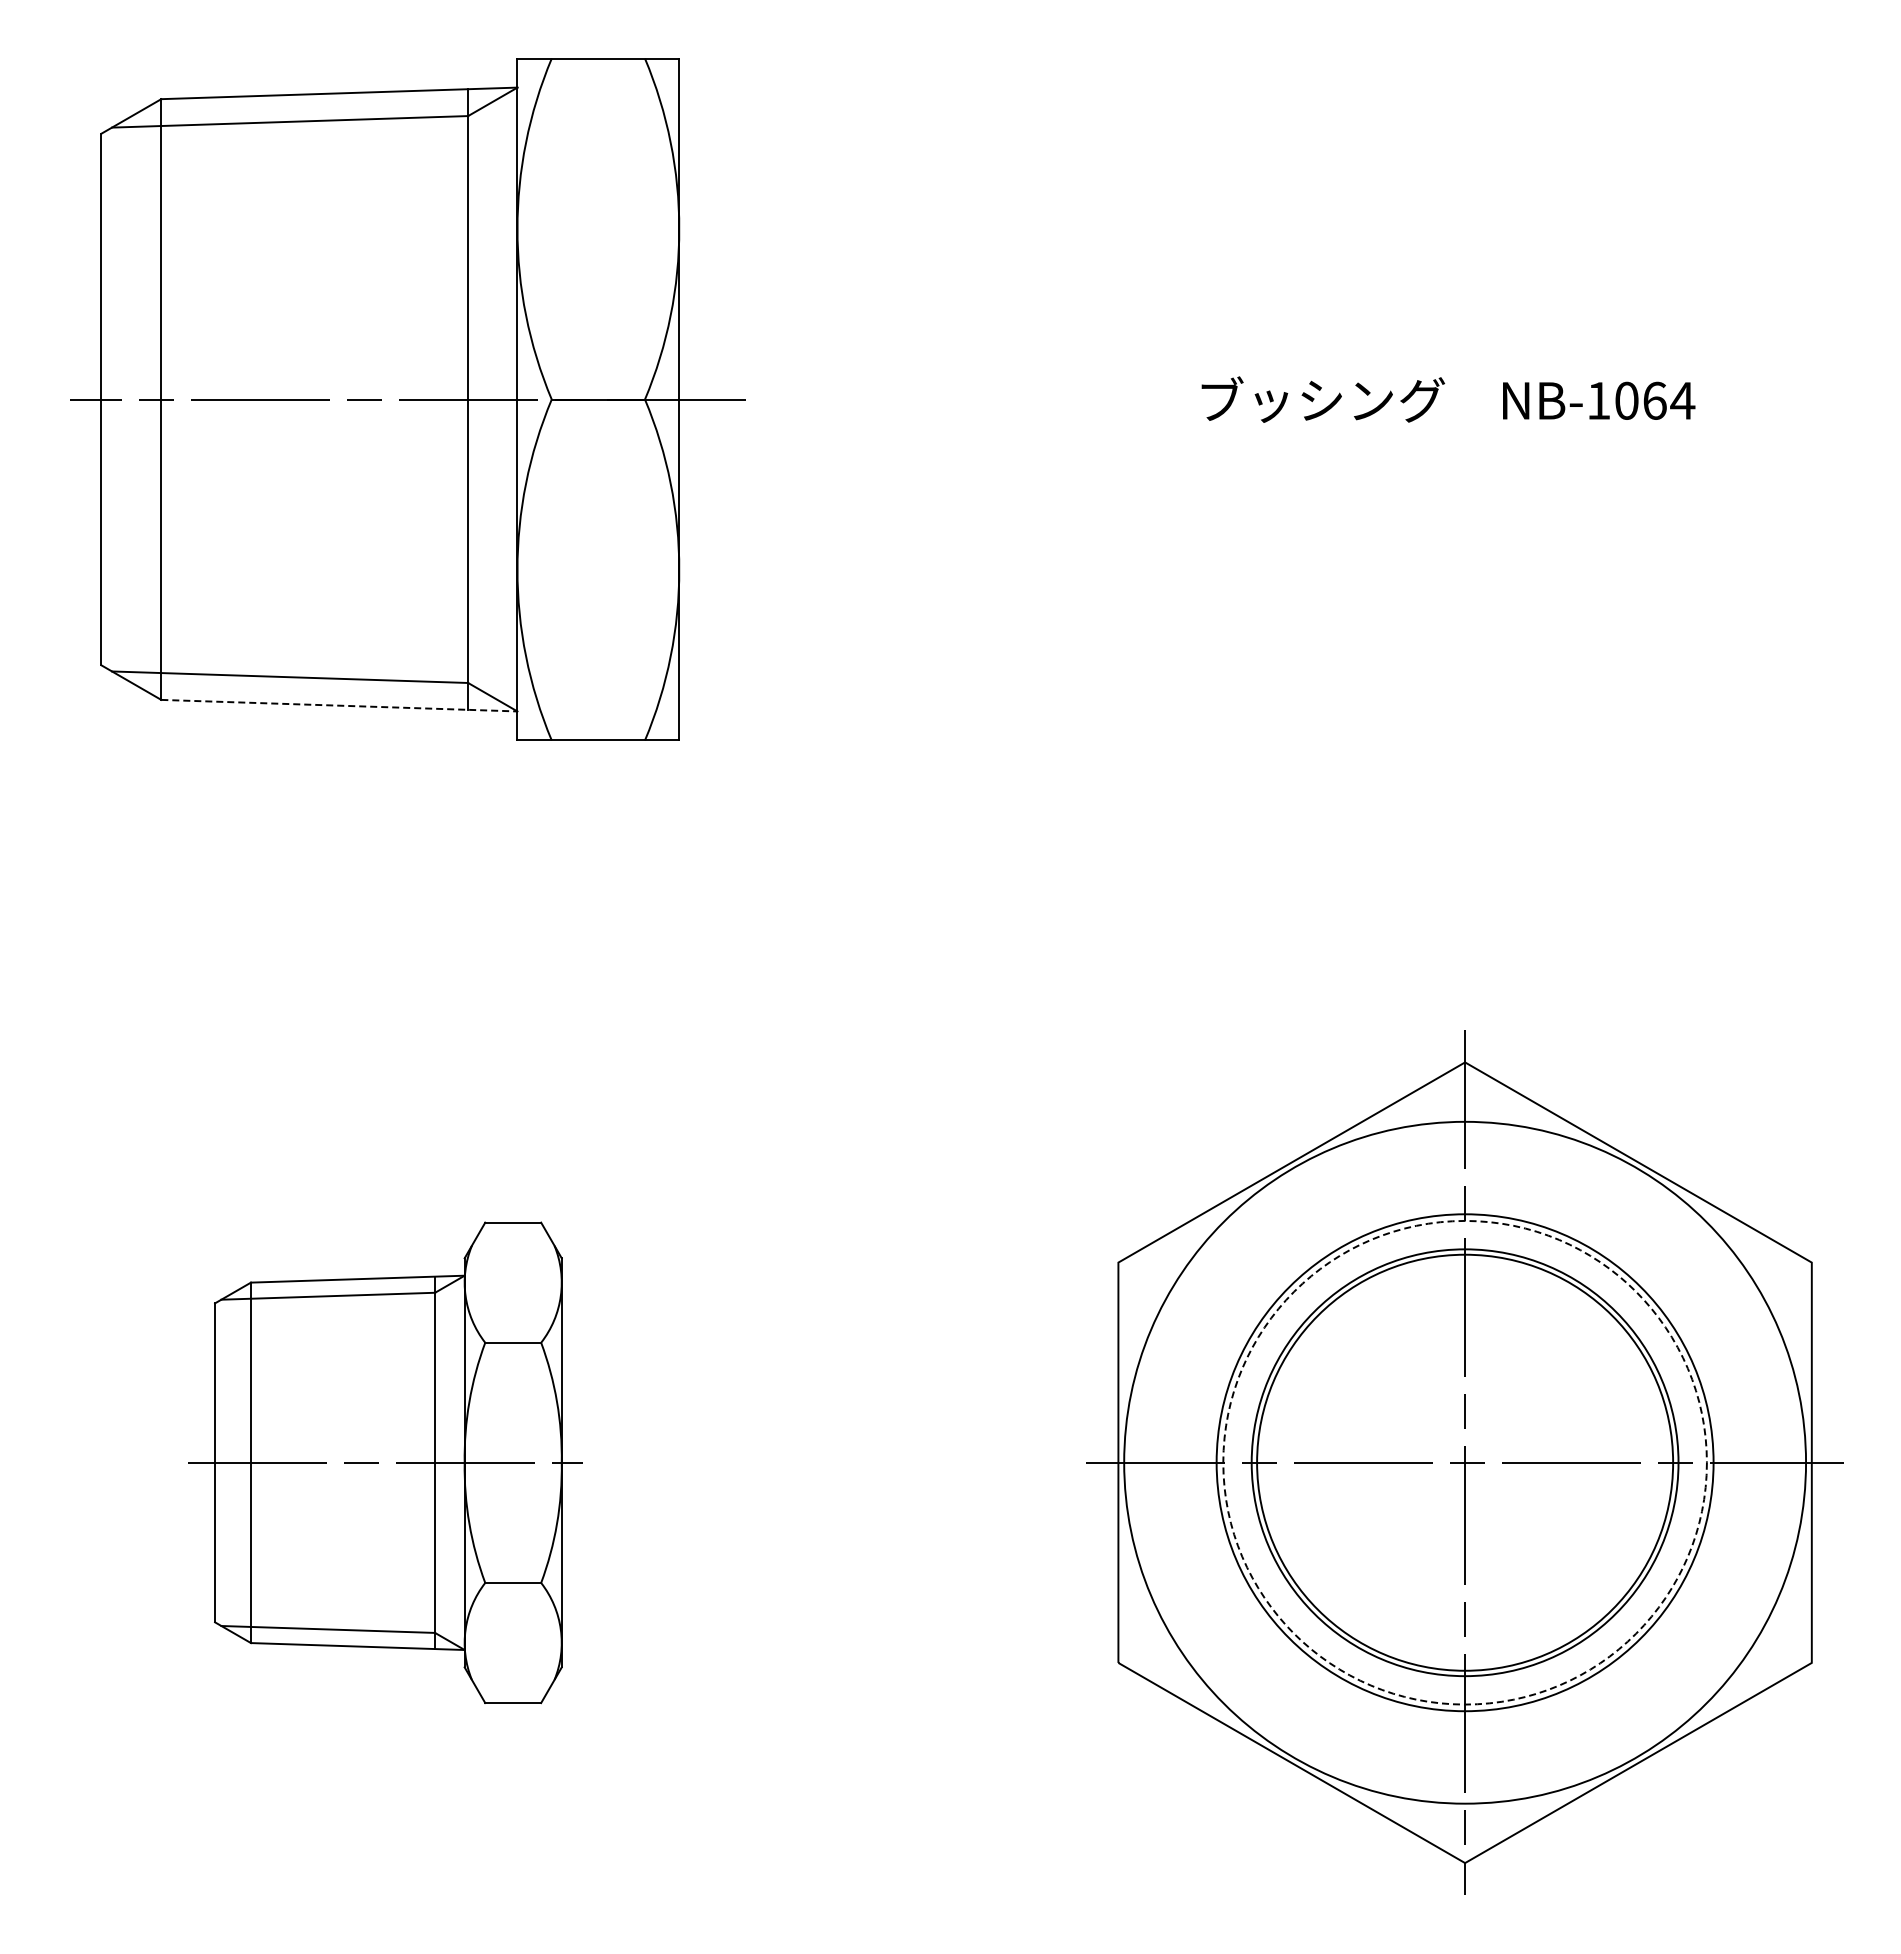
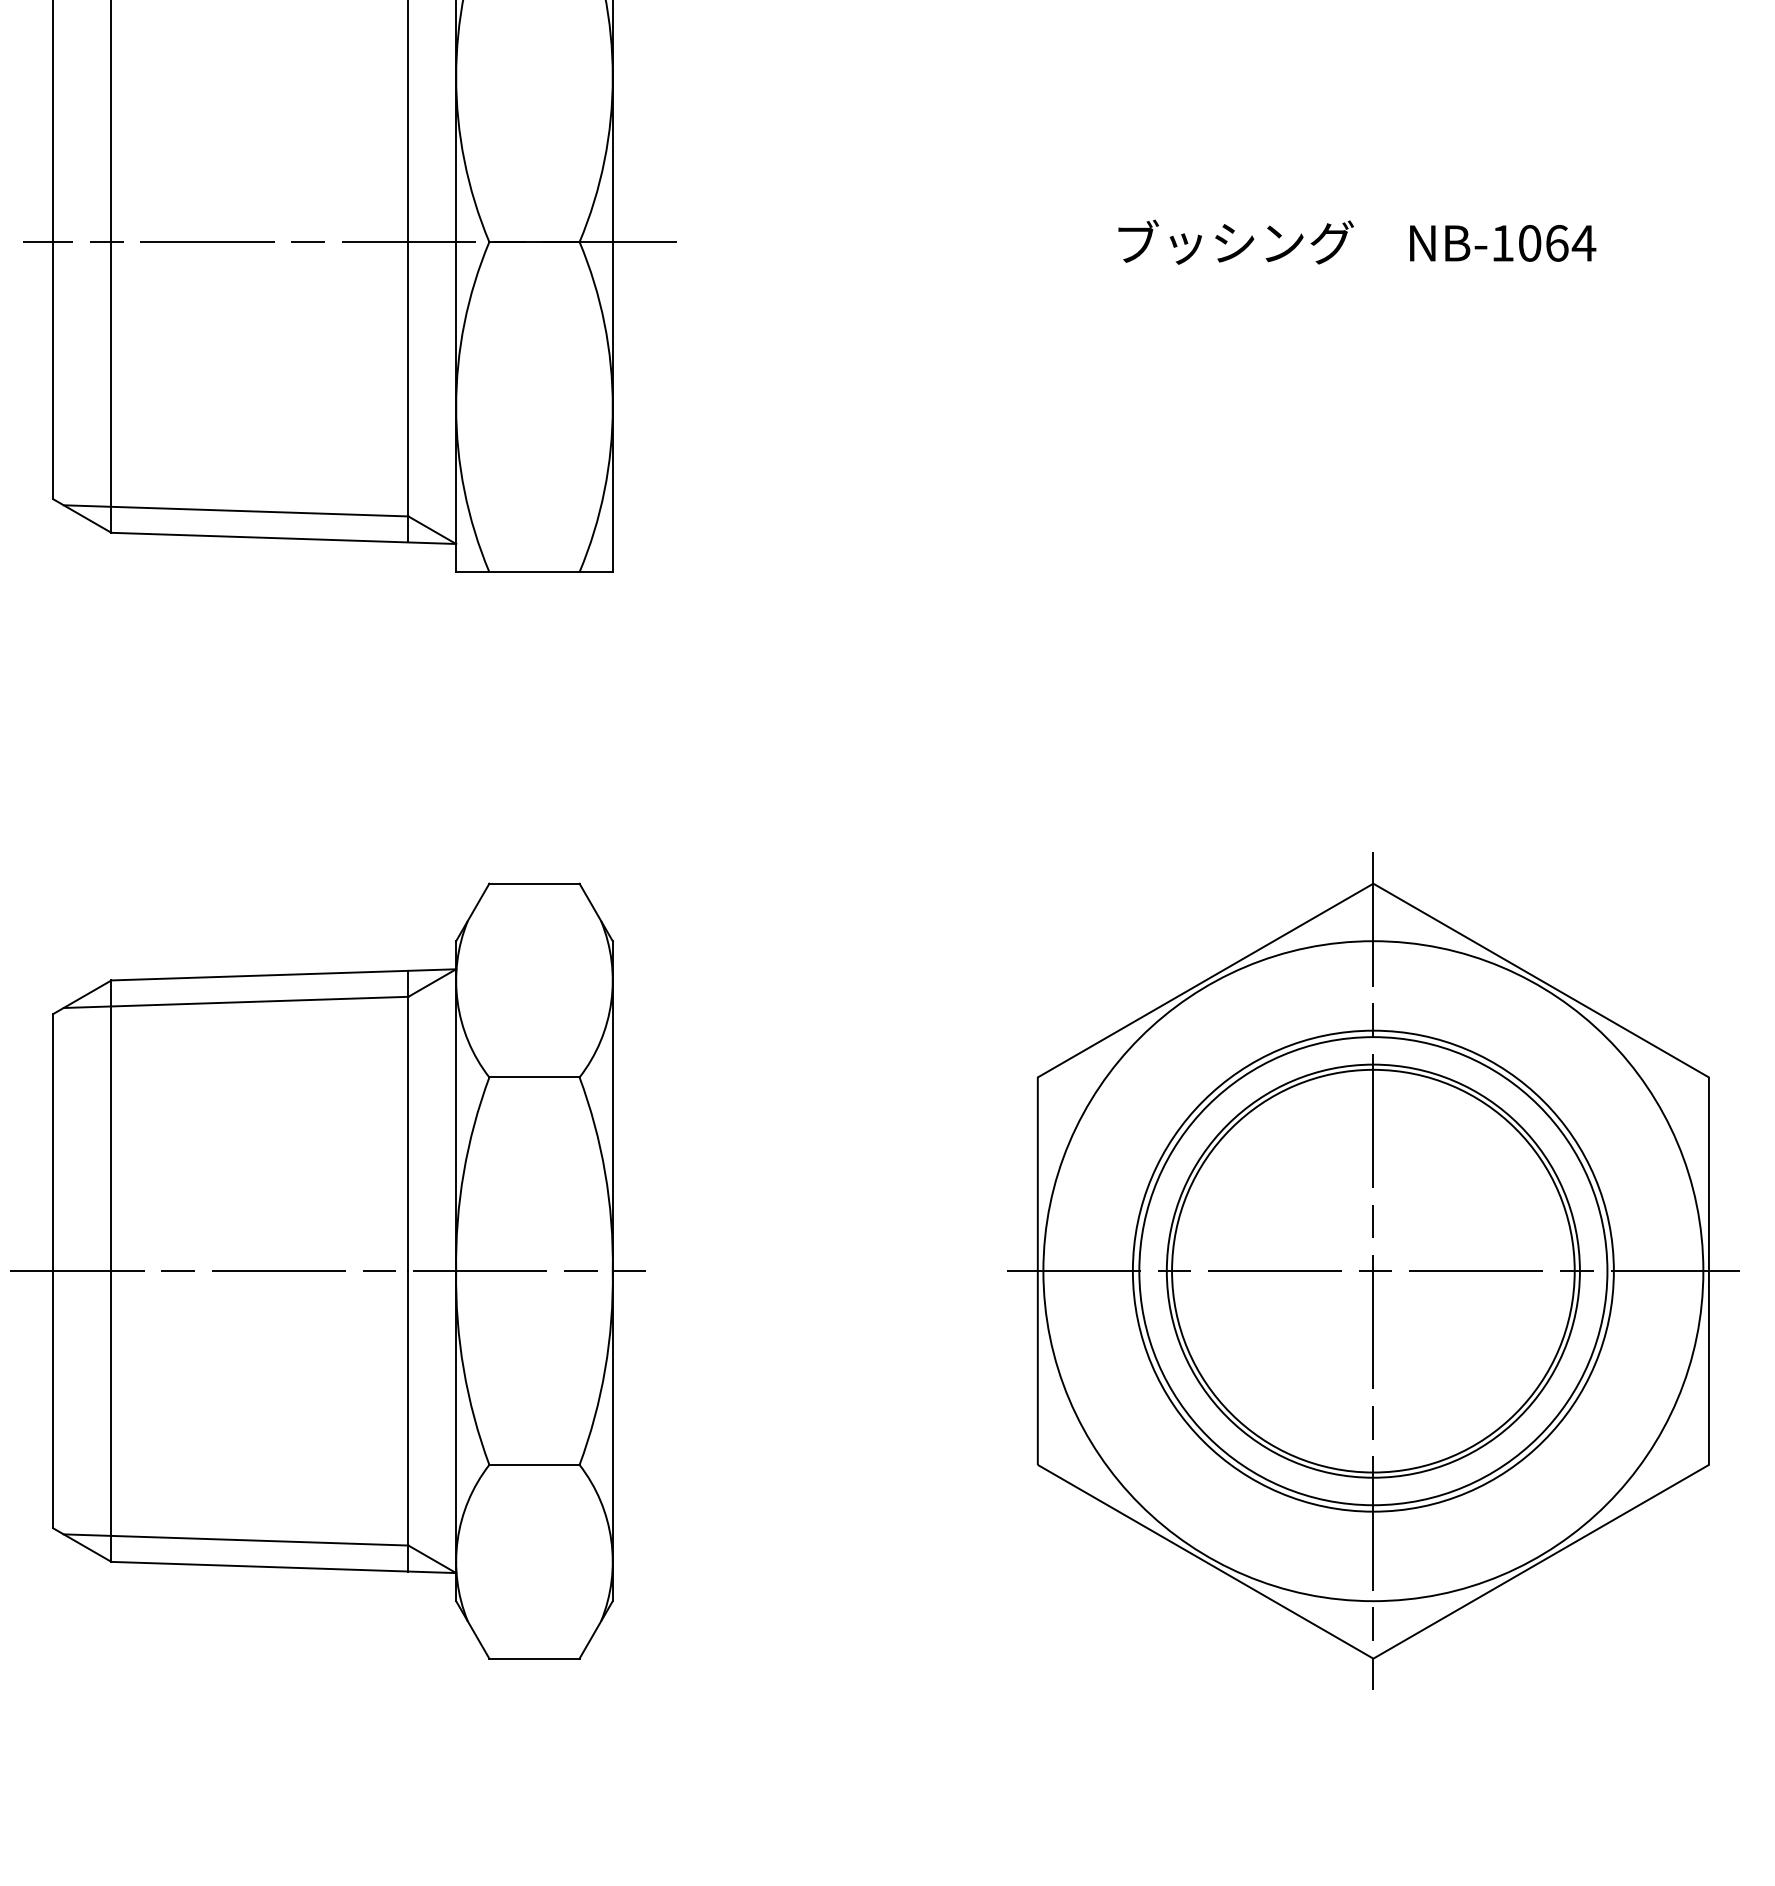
line: (339, 705) -> (283, 538), dashed -> solid
part: (385, 1462) -> (328, 1270), size x1.67
circle: (1464, 1462) -> (1372, 1270), dashed -> solid

